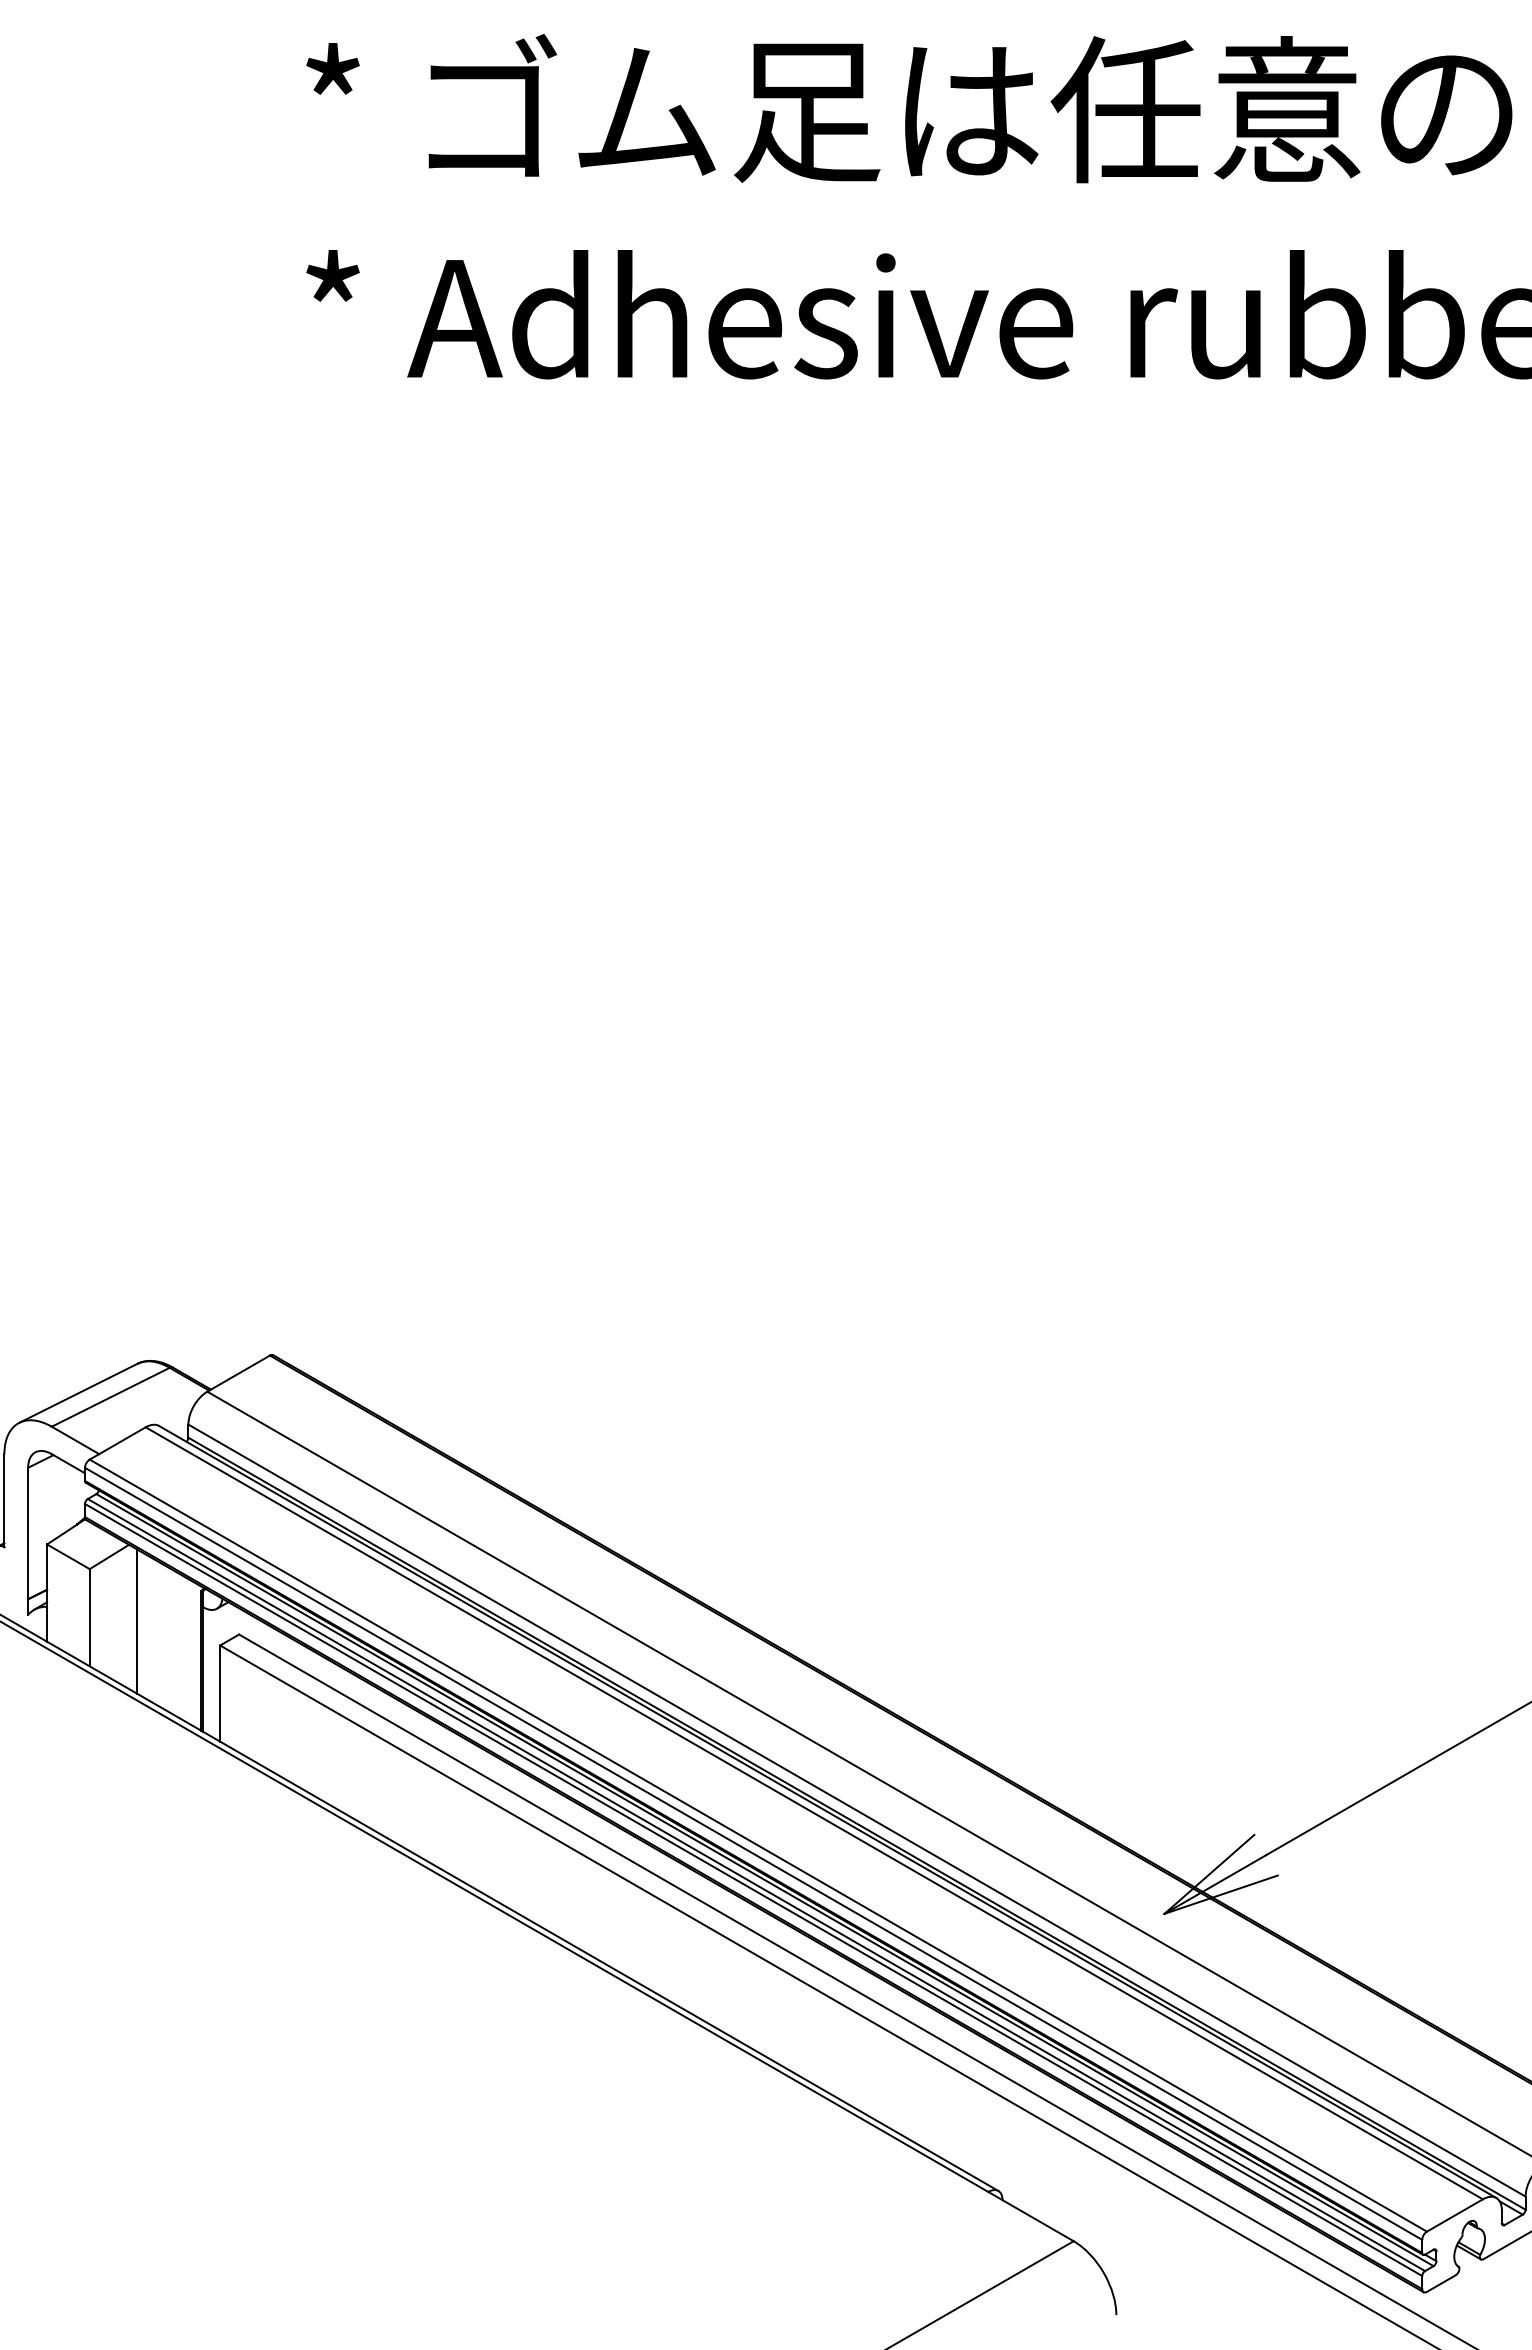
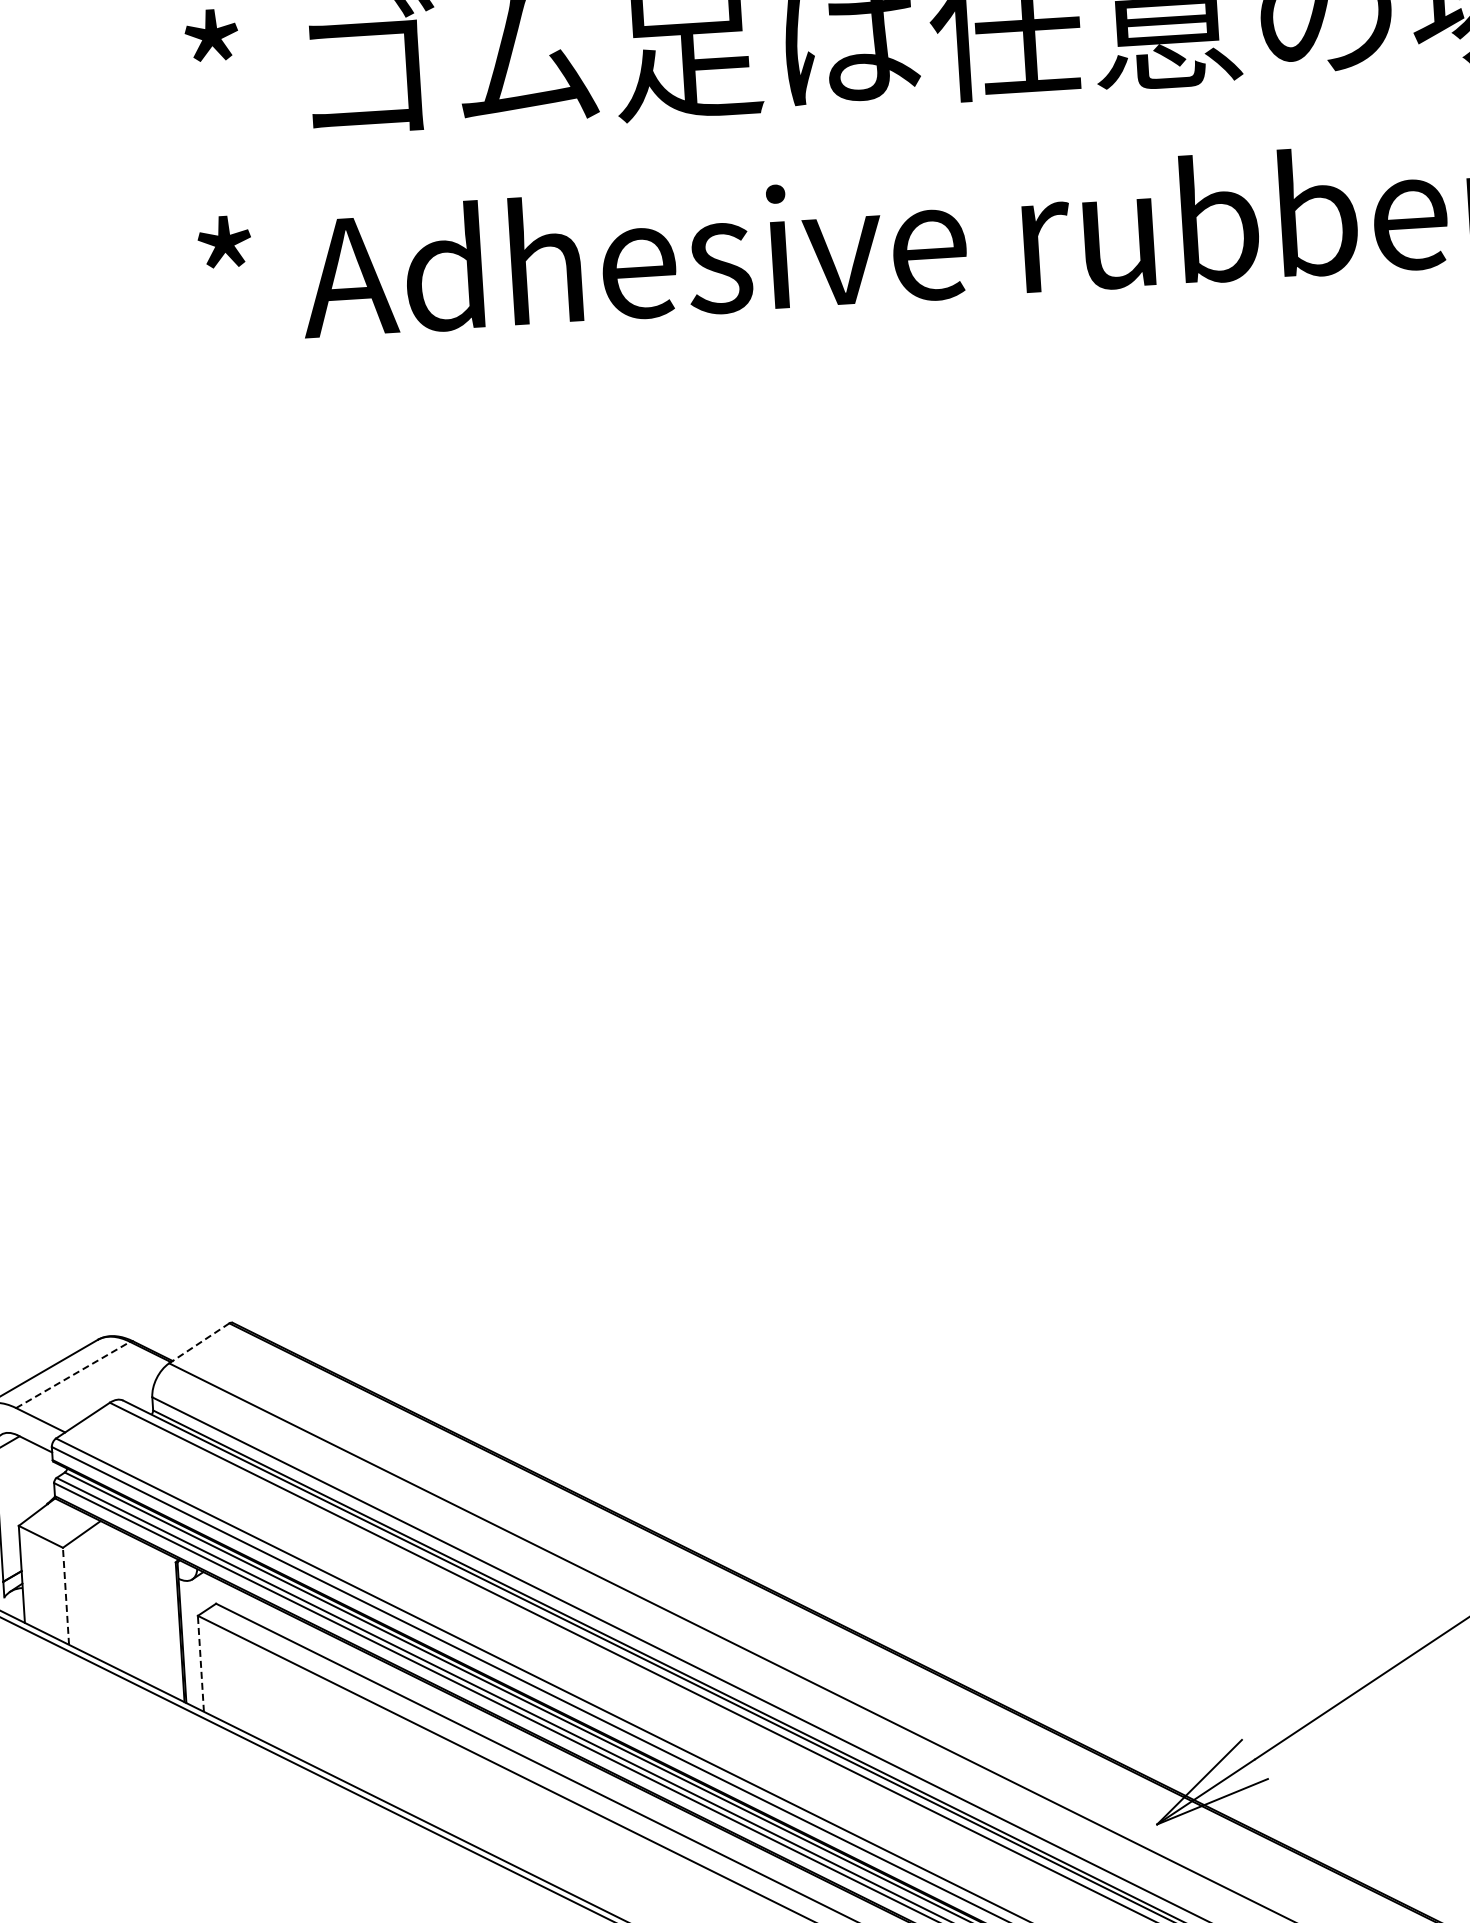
line: (238, 1373) -> (199, 1343), solid -> dashed
line: (110, 1397) -> (72, 1375), solid -> dashed
line: (89, 1617) -> (65, 1596), solid -> dashed
line: (137, 1621) -> (113, 1597), removed
line: (220, 1693) -> (201, 1663), solid -> dashed

